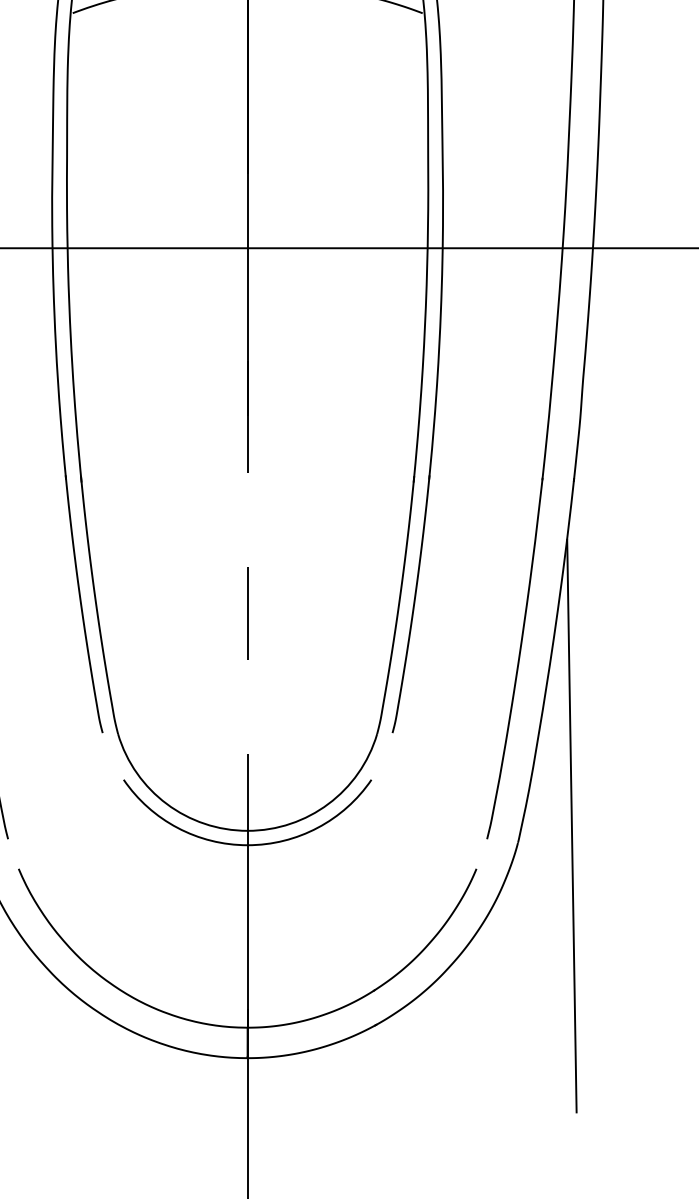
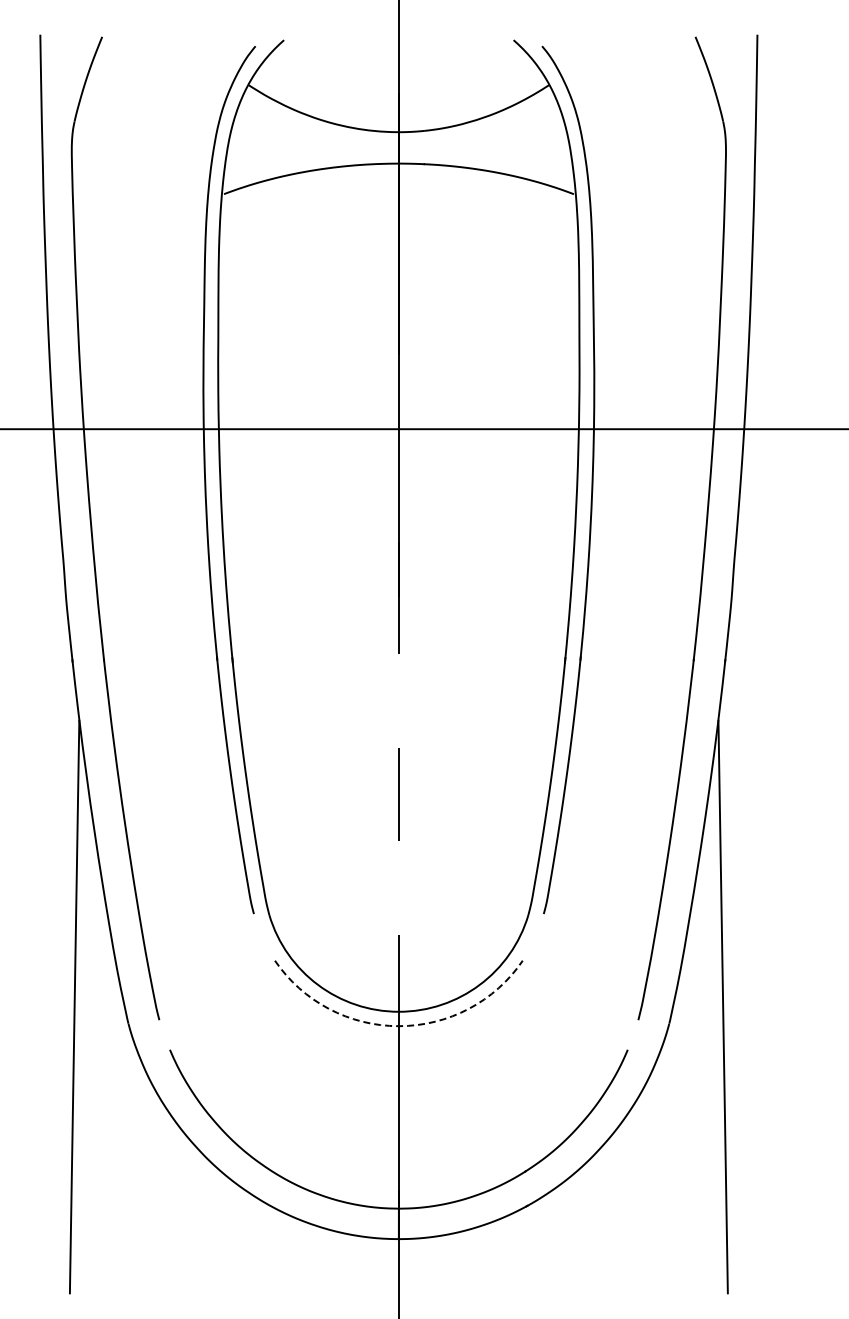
arc: (247, 845) -> (398, 1026), solid -> dashed

